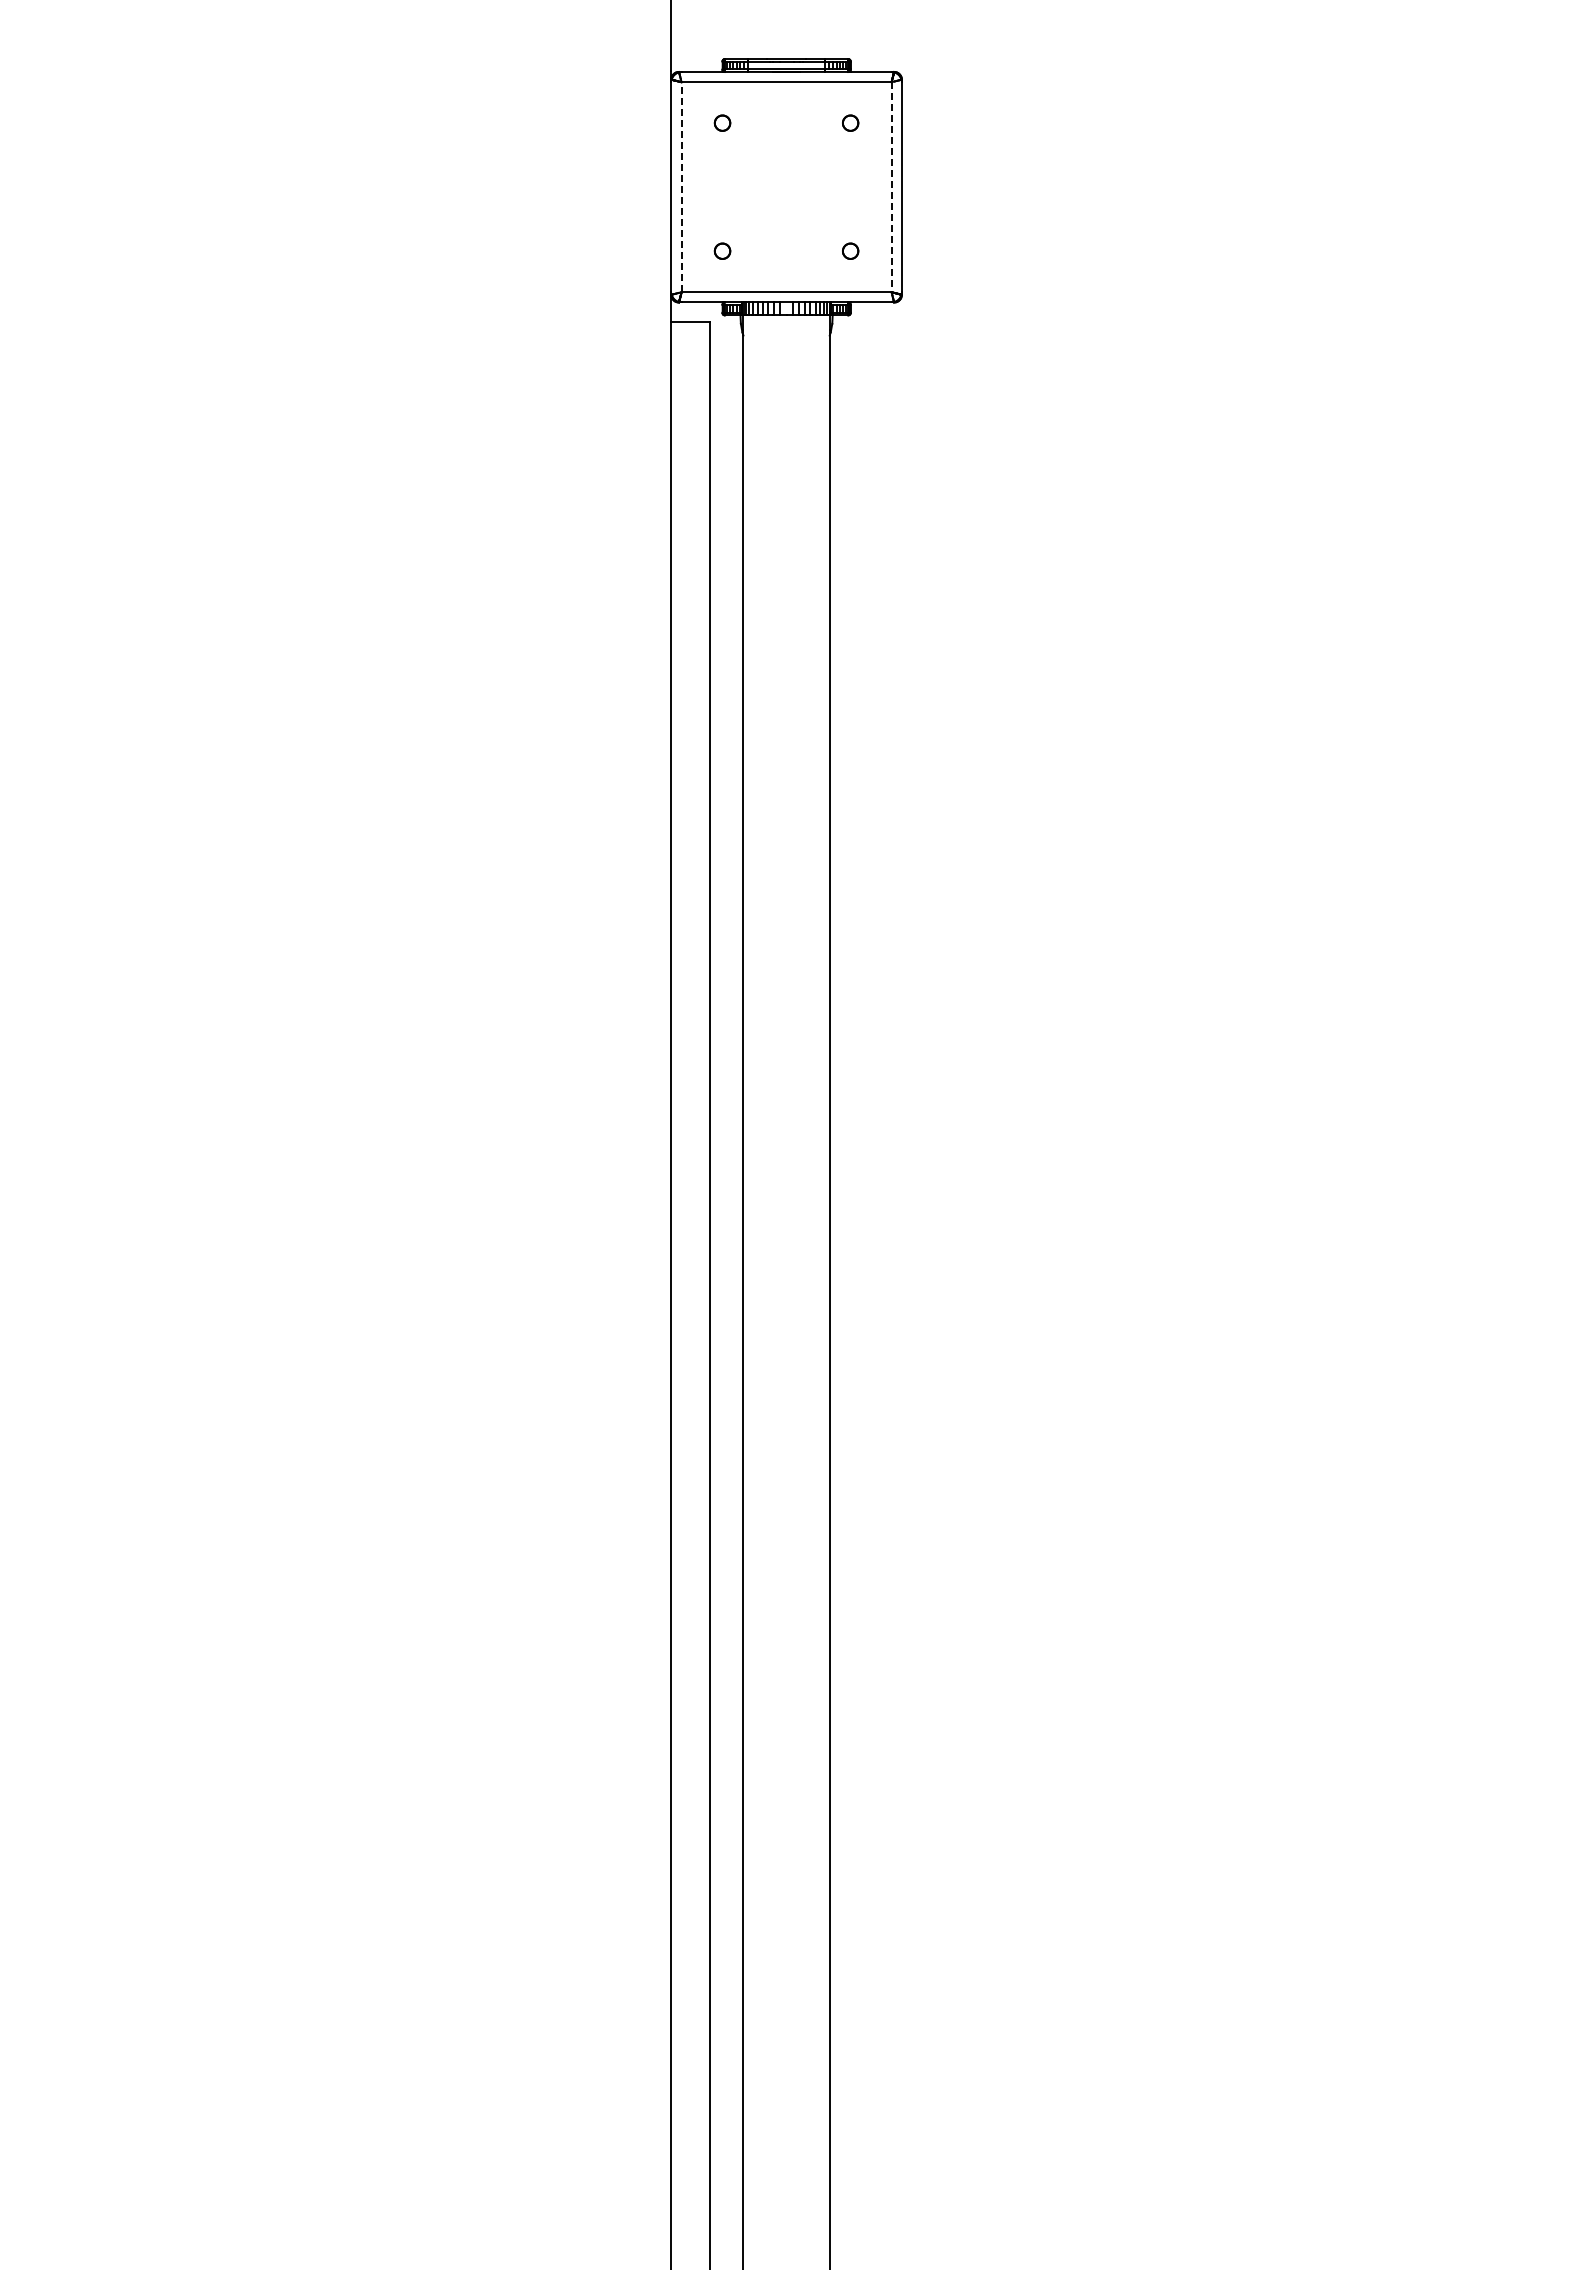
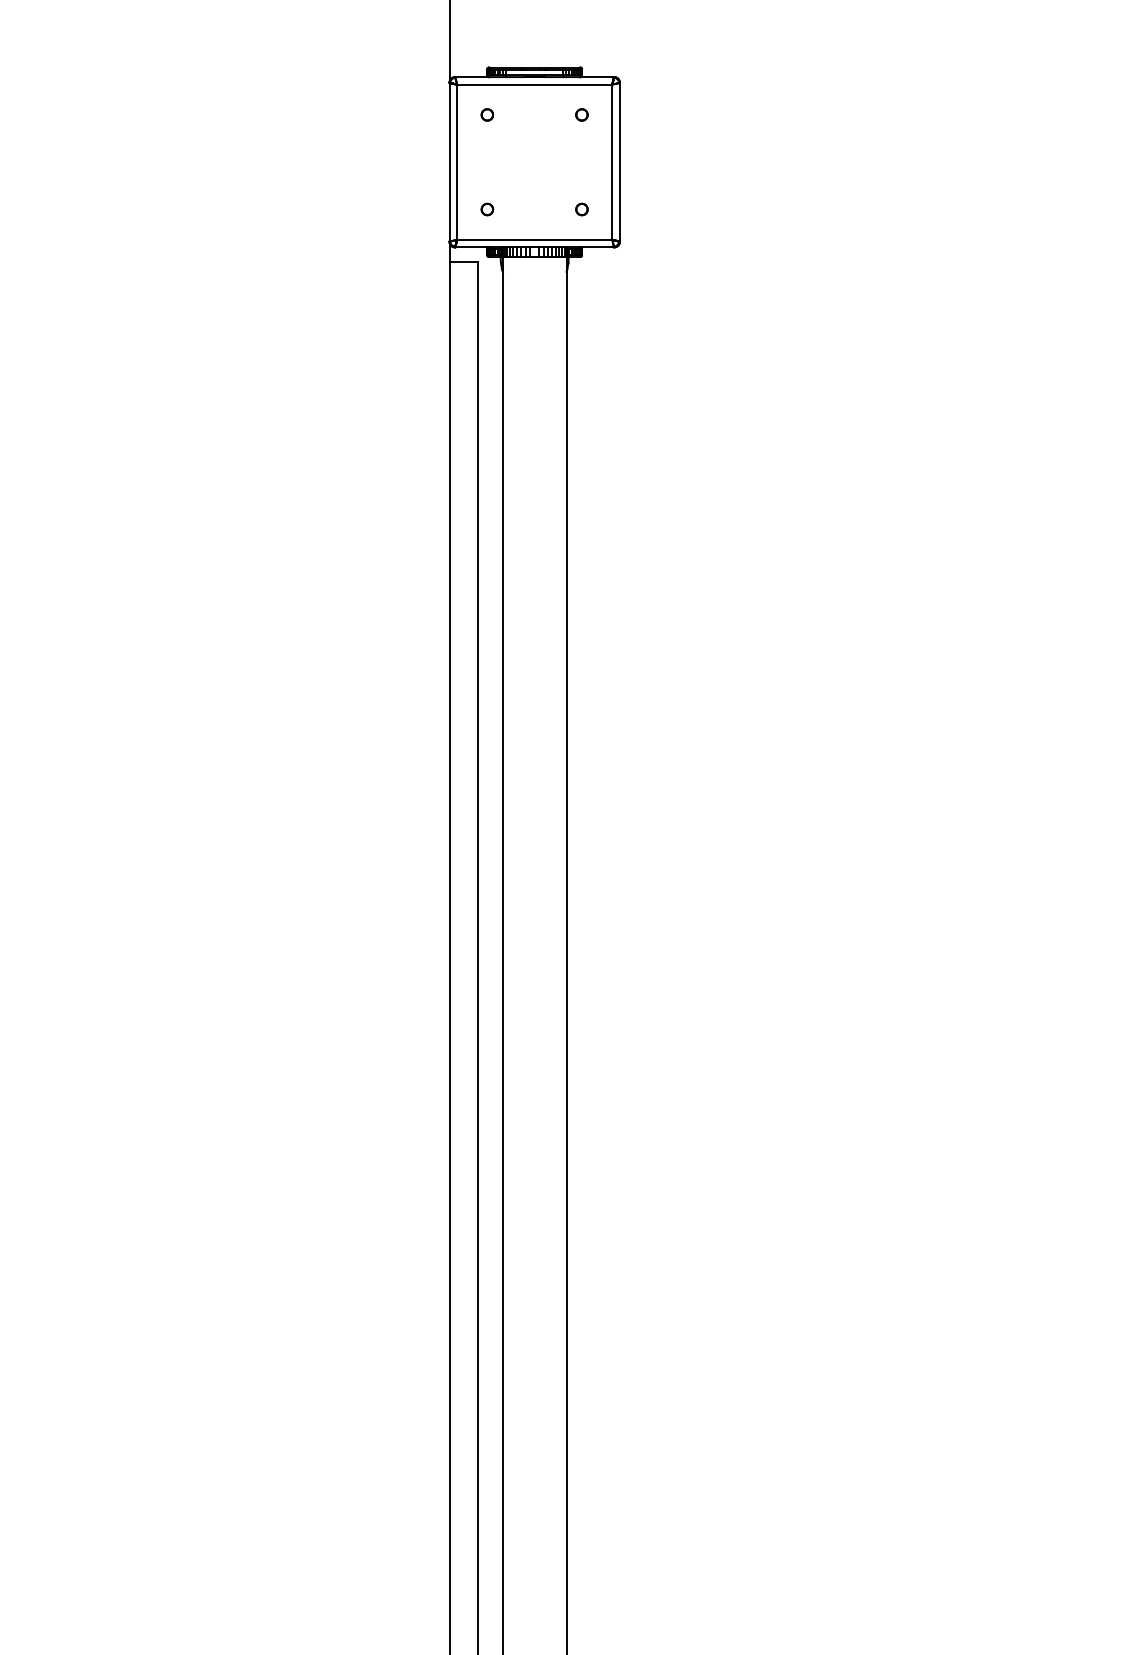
line: (681, 186) -> (457, 161), dashed -> solid
line: (891, 187) -> (612, 162), dashed -> solid

